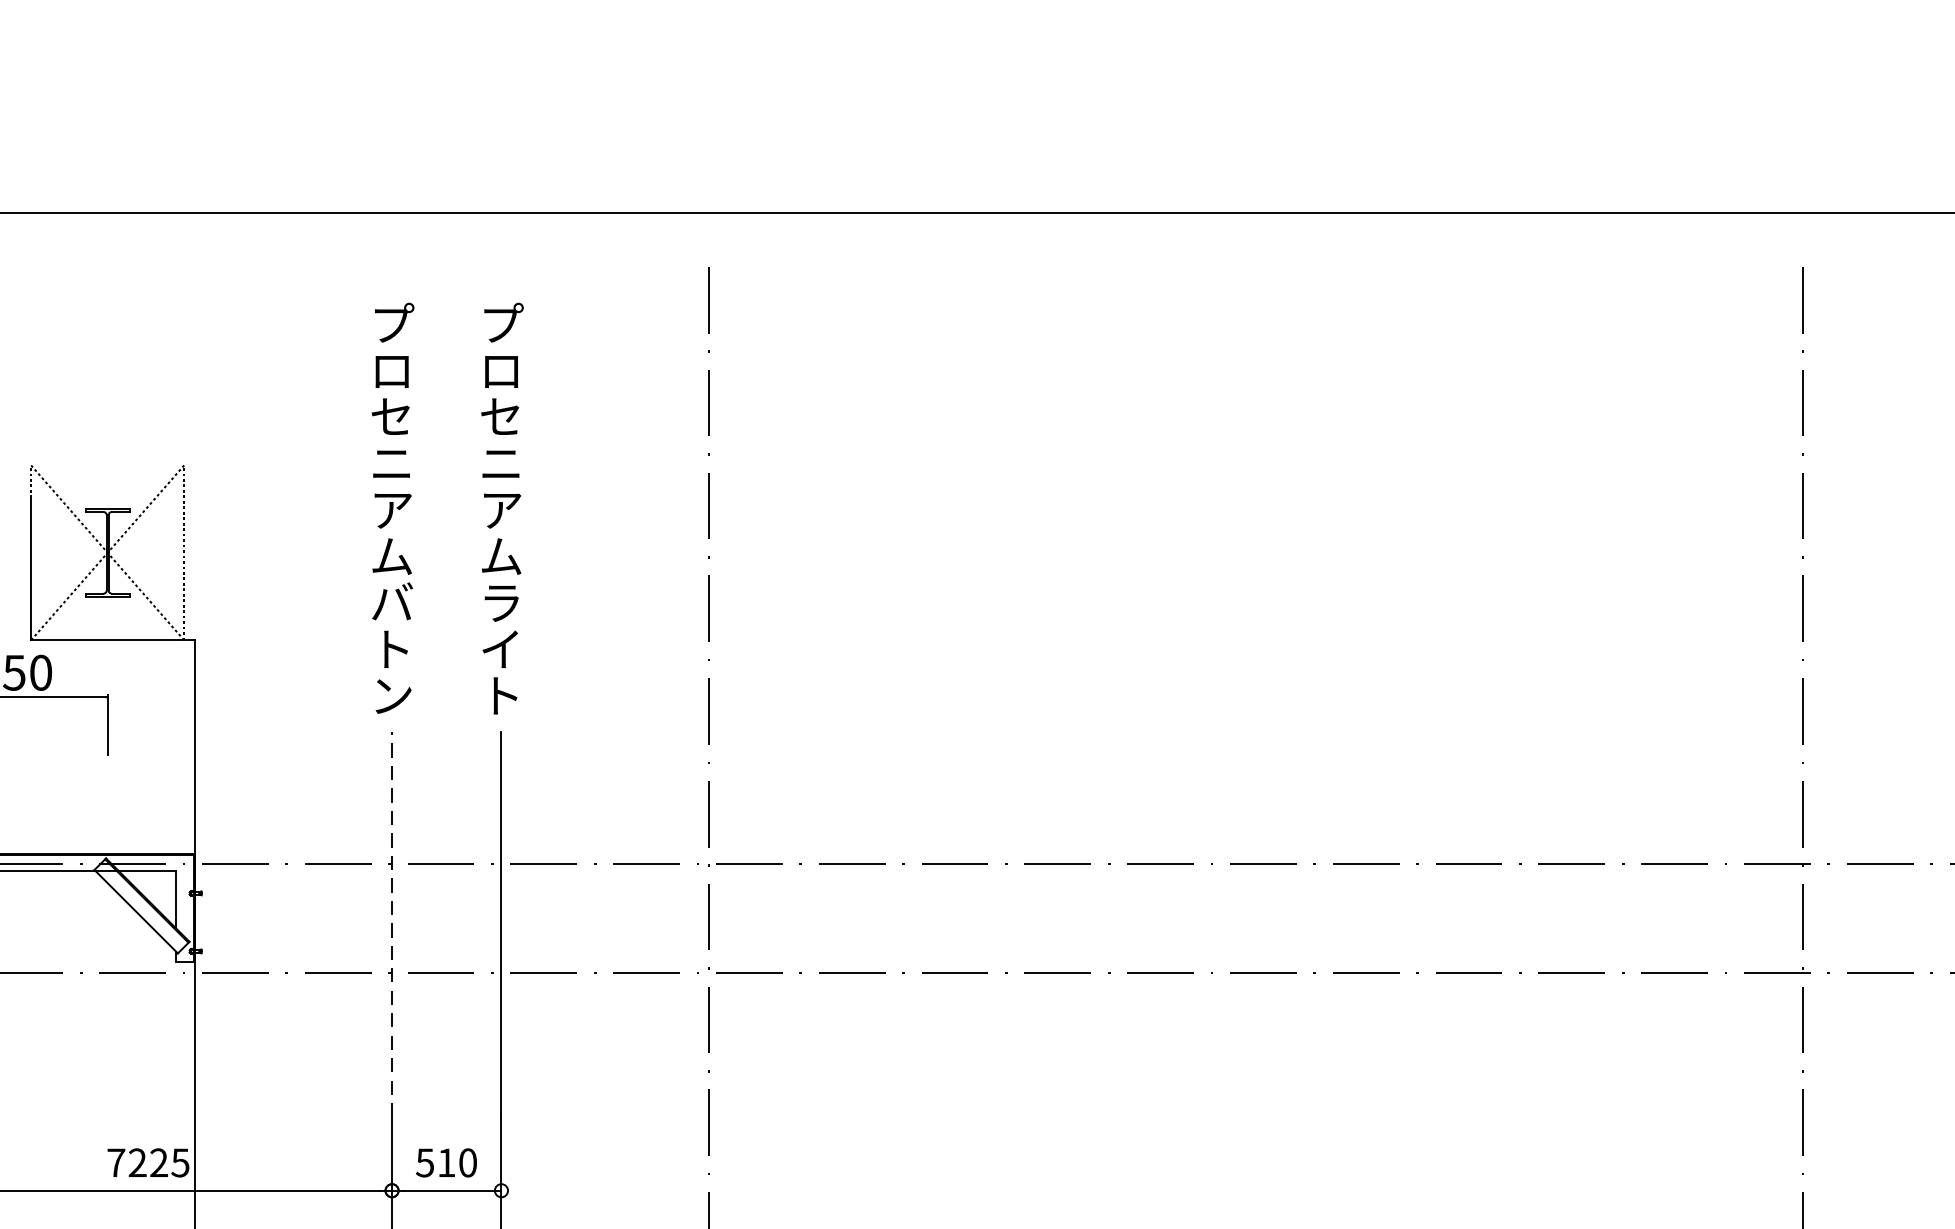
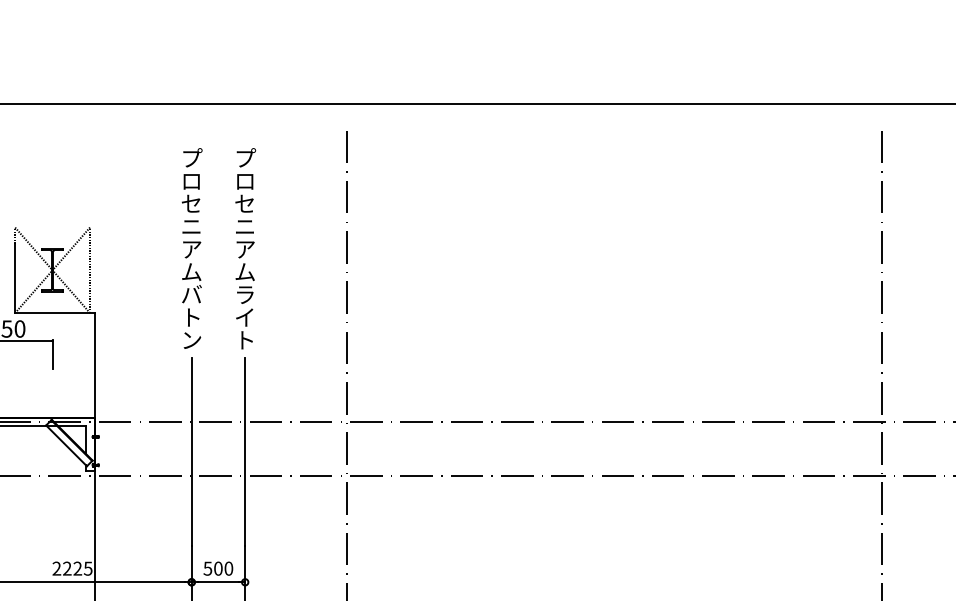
line: (391, 923) -> (191, 451), dashed -> solid
text: (115, 1162) -> (56, 568), 7225 -> 2225
text: (446, 1162) -> (218, 568), 510 -> 500

